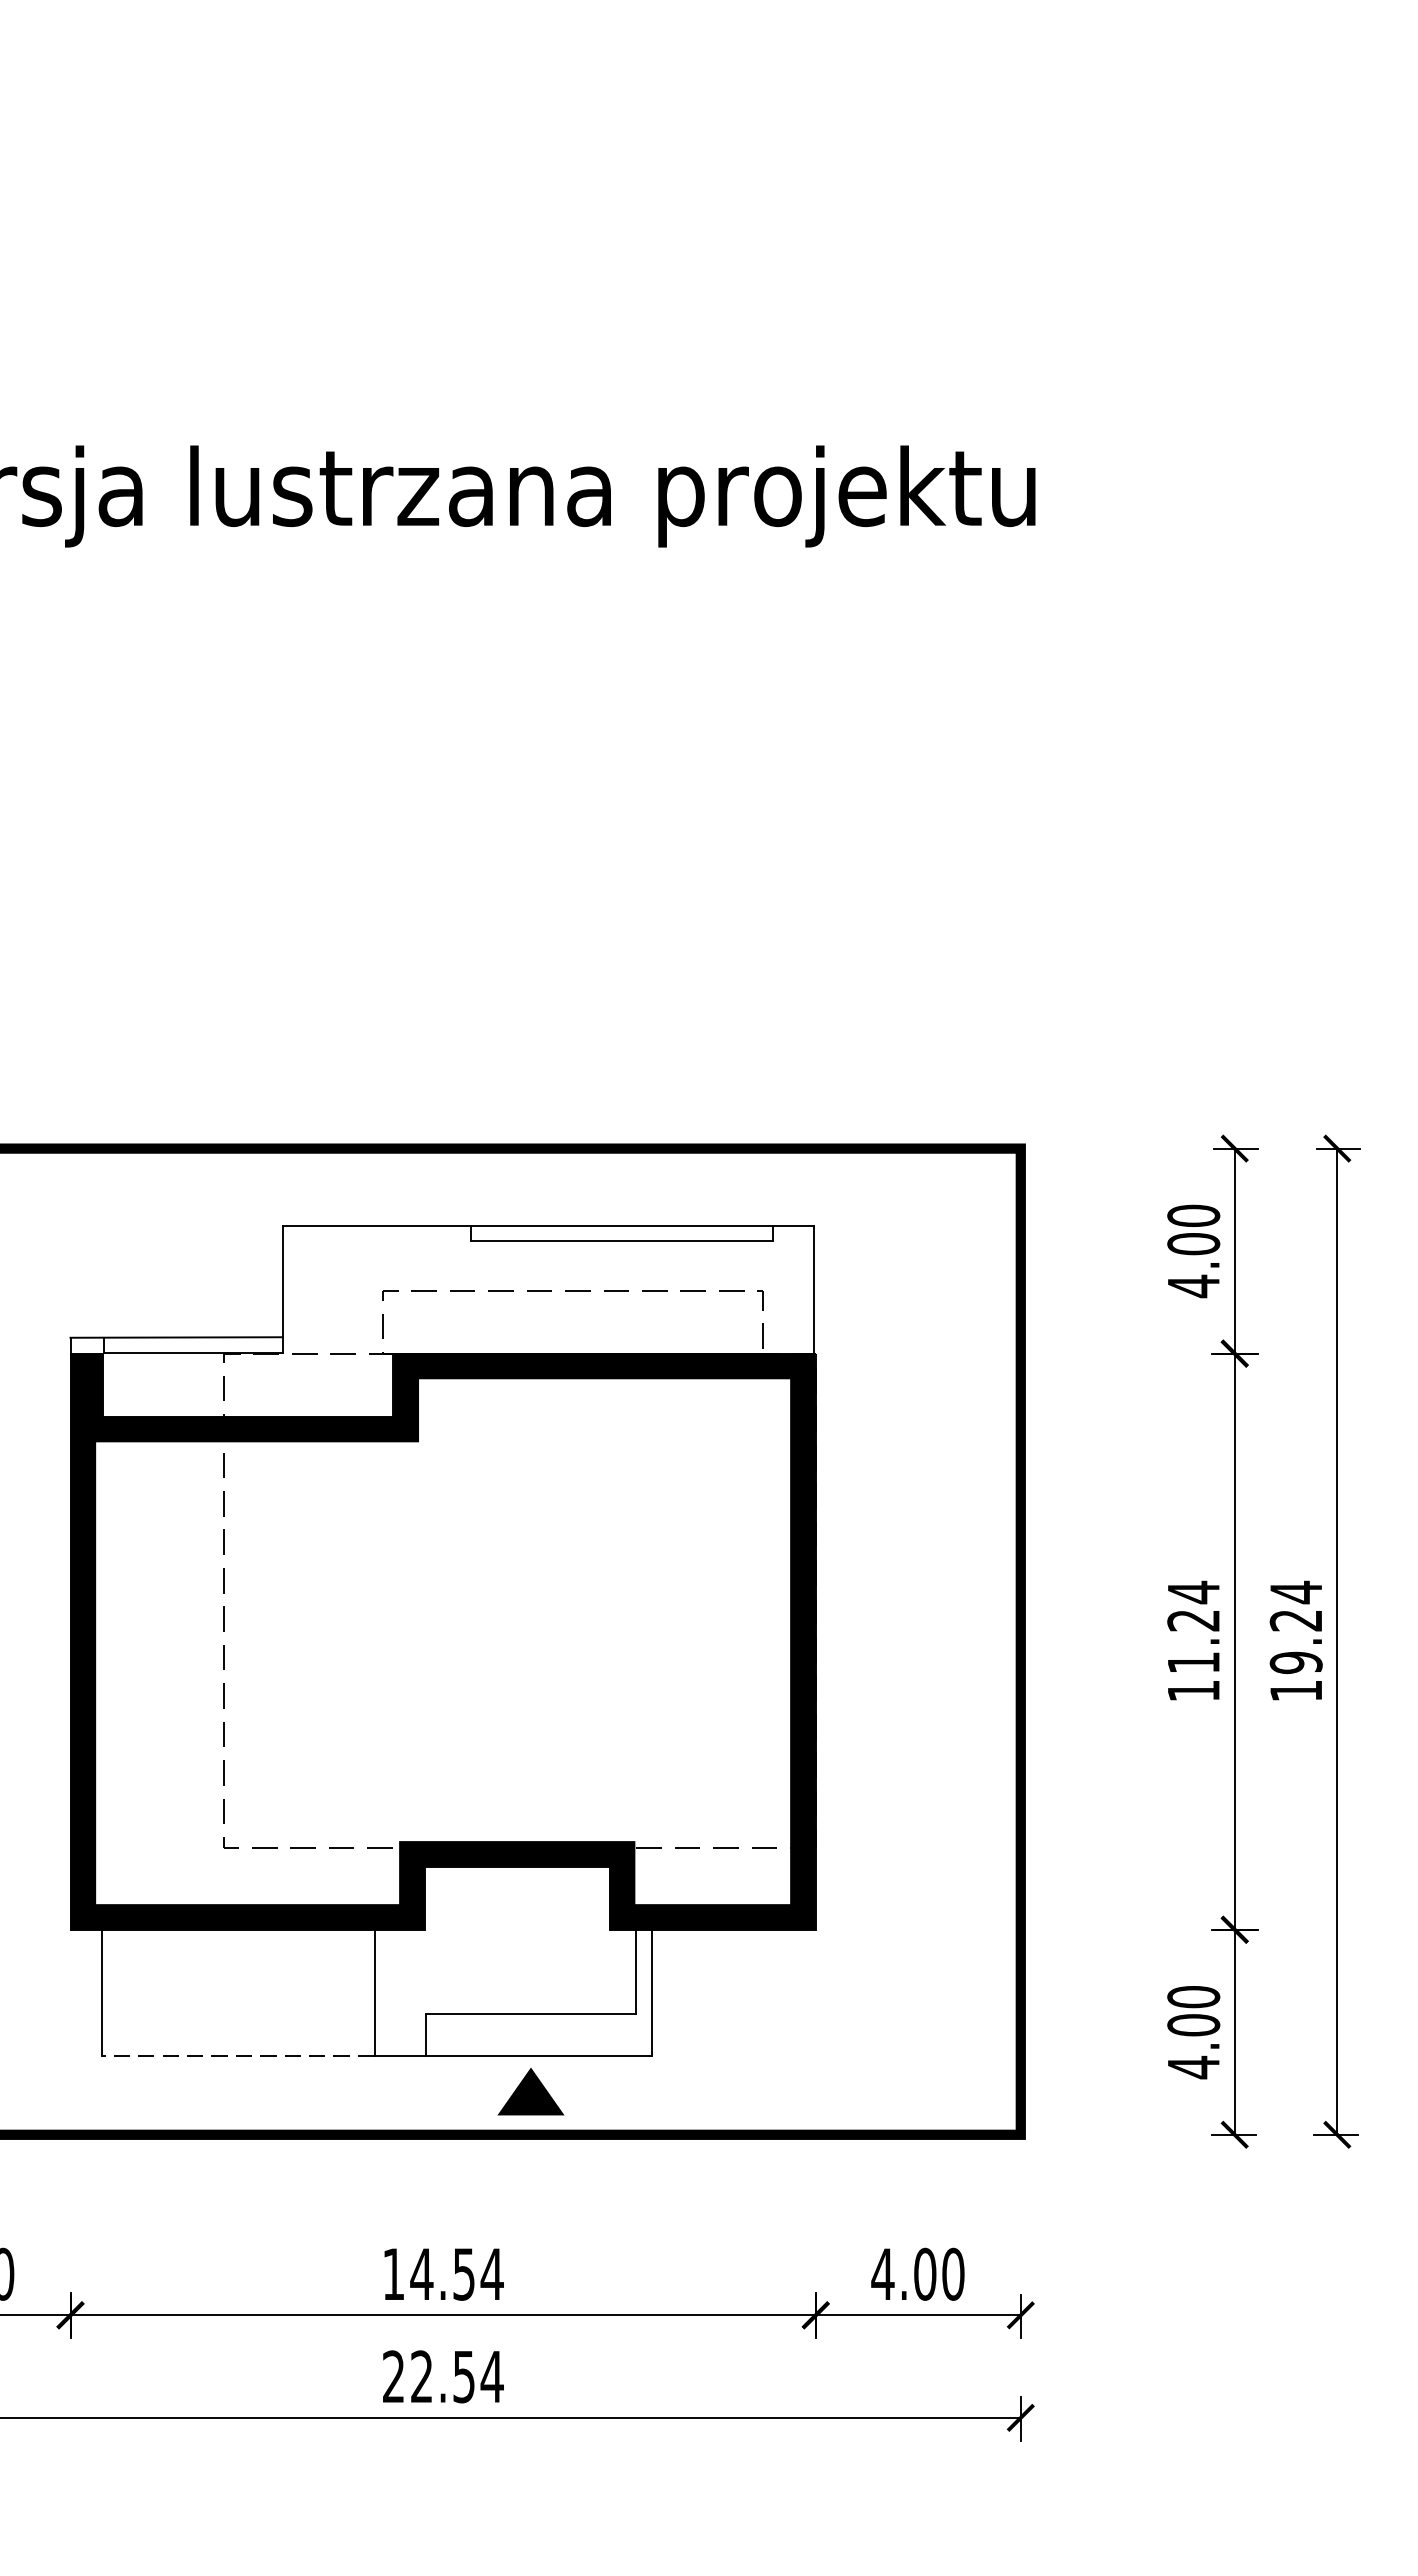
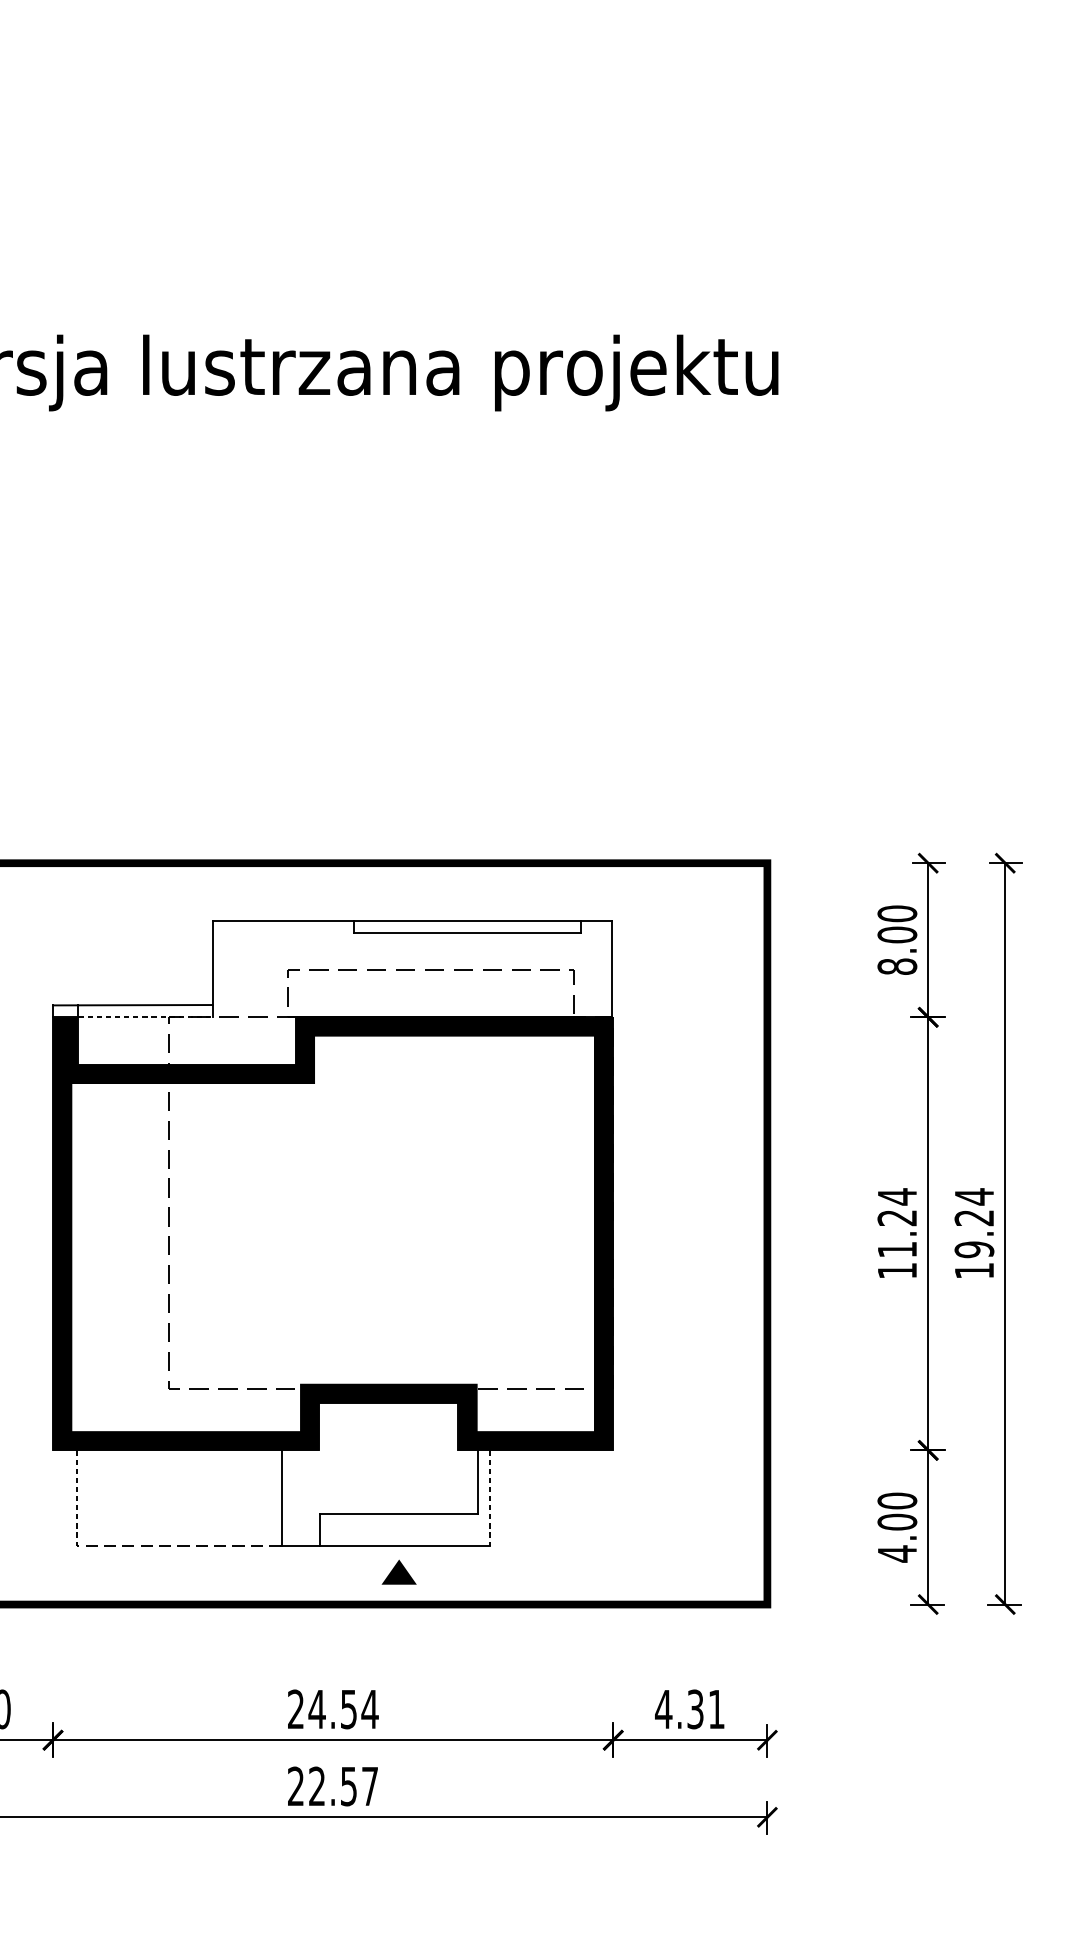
text: (1193, 1286) -> (897, 966), 4.00 -> 8.00
line: (194, 1352) -> (146, 1016), solid -> dashed
line: (102, 1993) -> (77, 1498), solid -> dashed
line: (651, 1993) -> (489, 1498), solid -> dashed
part: (530, 2091) -> (398, 1571), size x0.7
text: (393, 2273) -> (295, 1708), 14.54 -> 24.54
text: (939, 2273) -> (706, 1708), 4.00 -> 4.31
text: (491, 2376) -> (369, 1786), 22.54 -> 22.57

